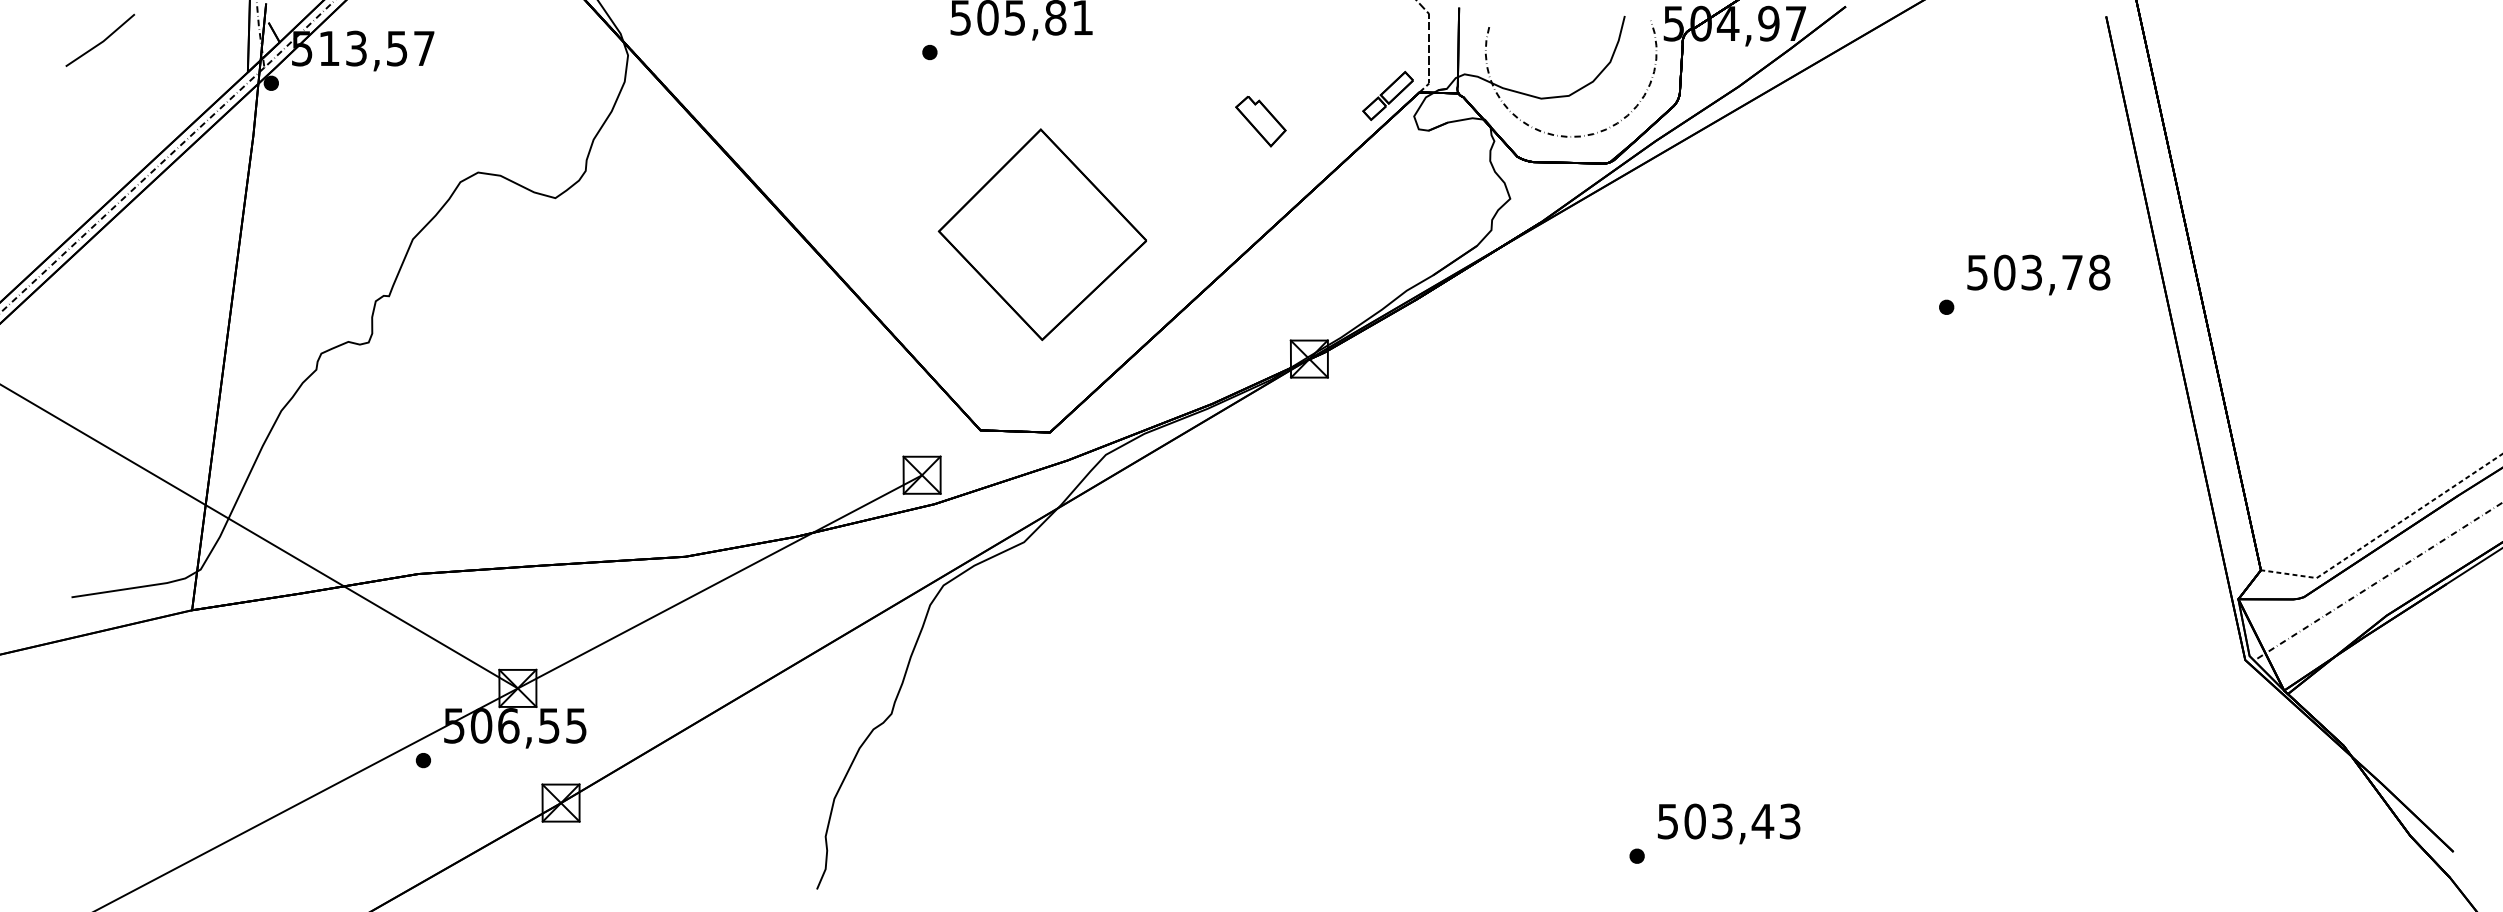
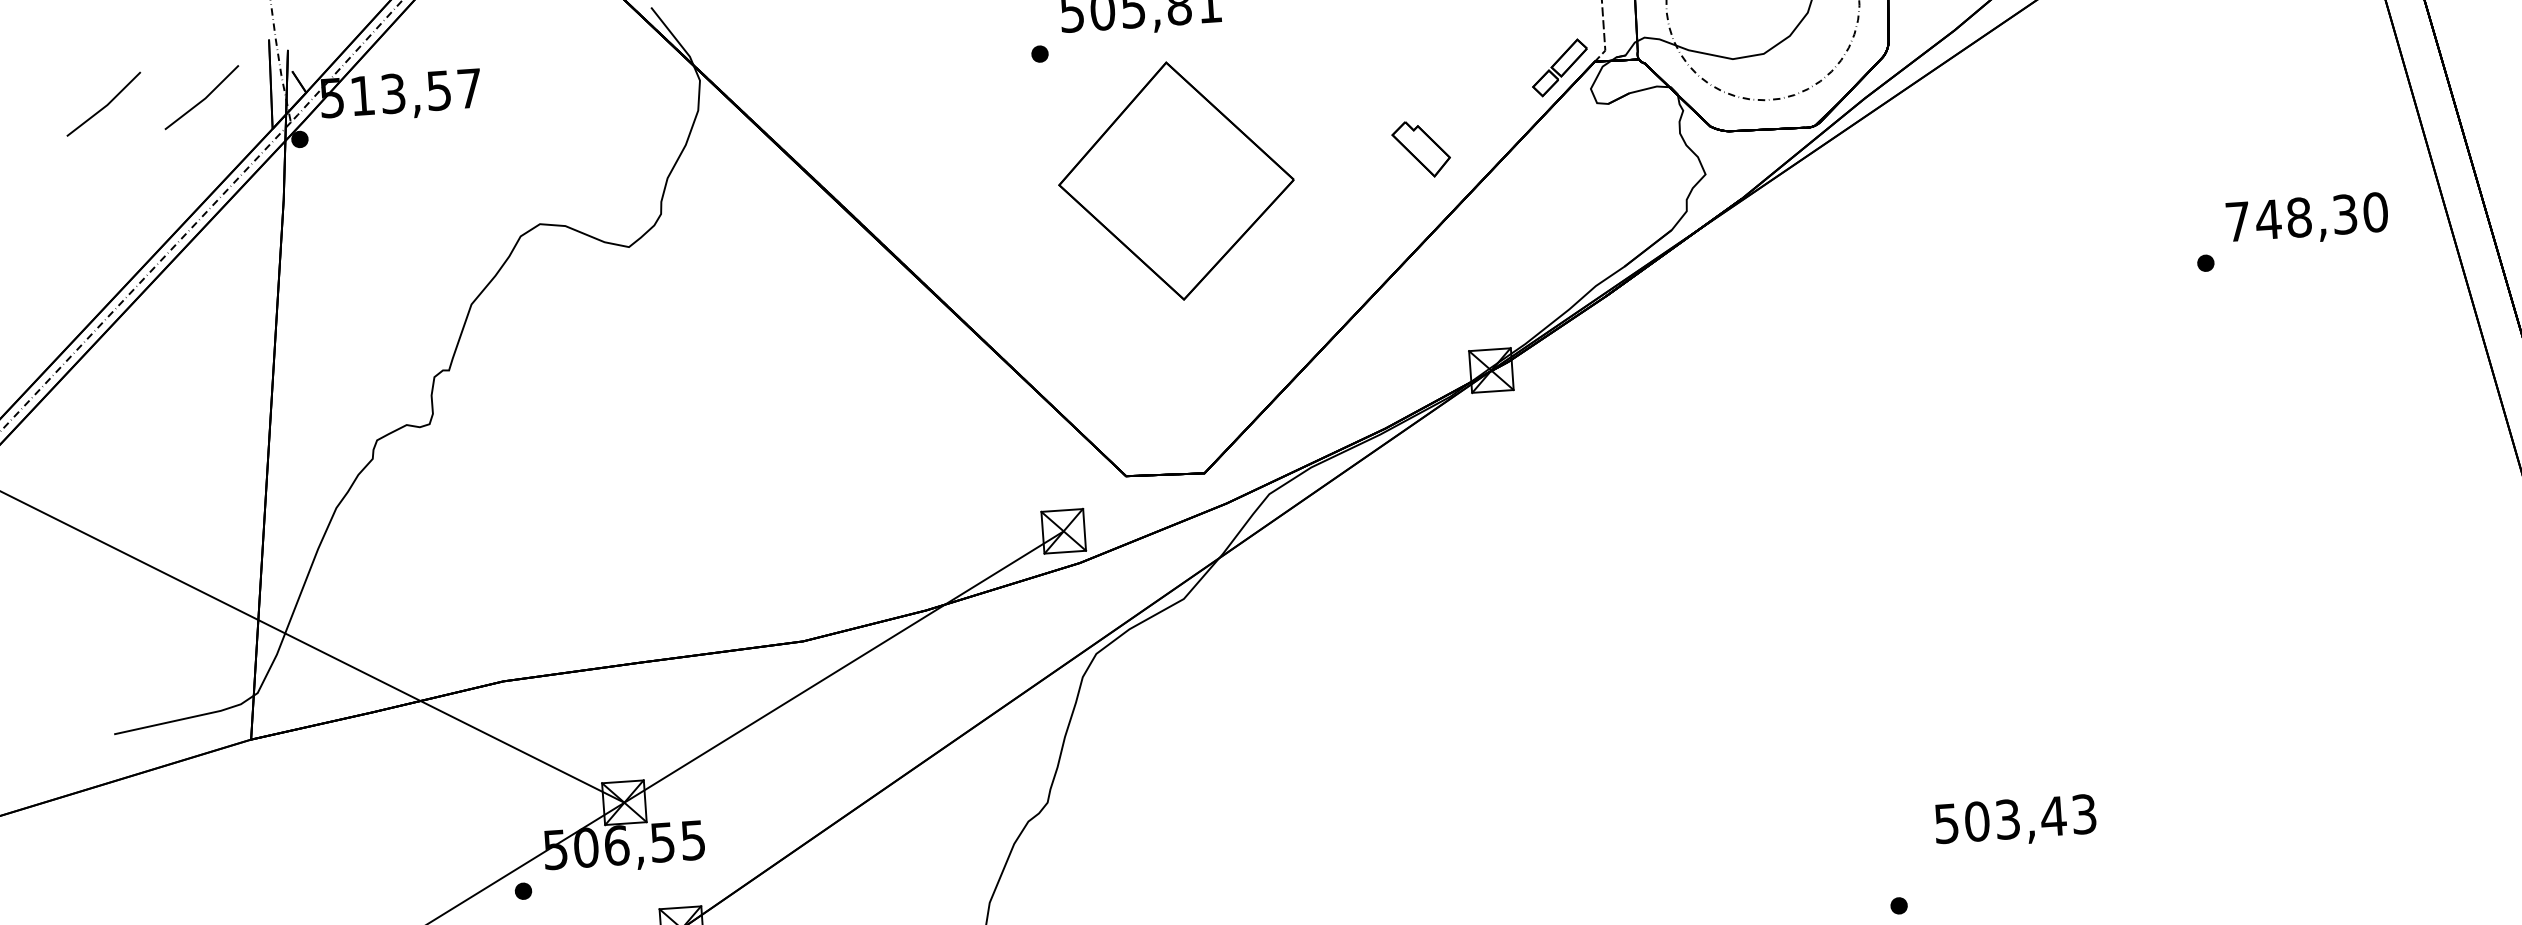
line: (188, 41) -> (203, 98), added
part: (1260, 121) -> (1420, 149), moved
part: (1041, 234) -> (1175, 180), moved
text: (2038, 272) -> (2306, 216), 503,78 -> 748,30
text: (1728, 823) -> (2014, 821), moved

